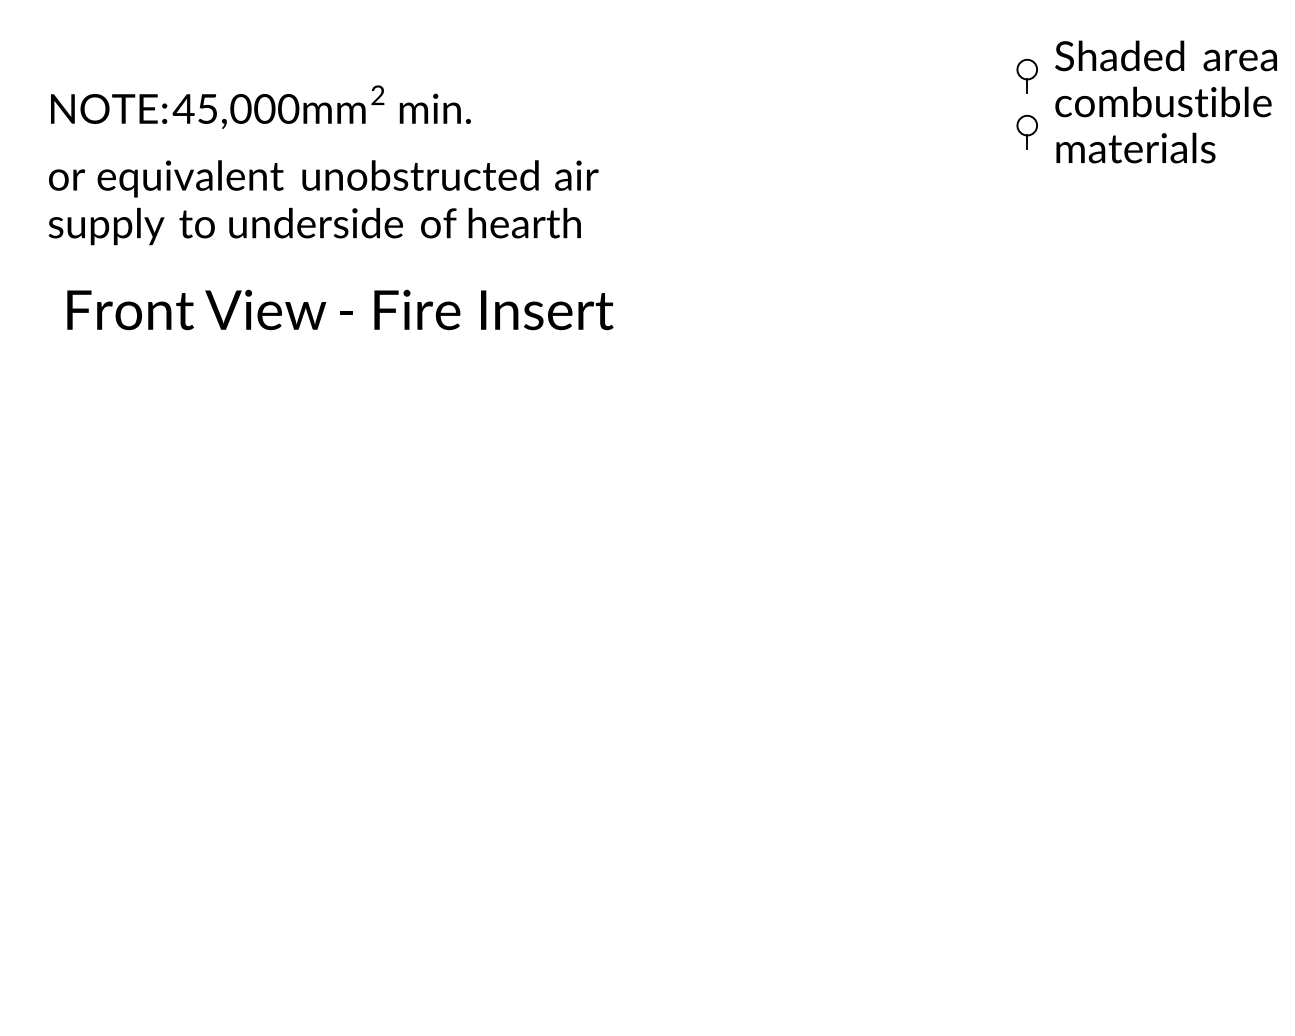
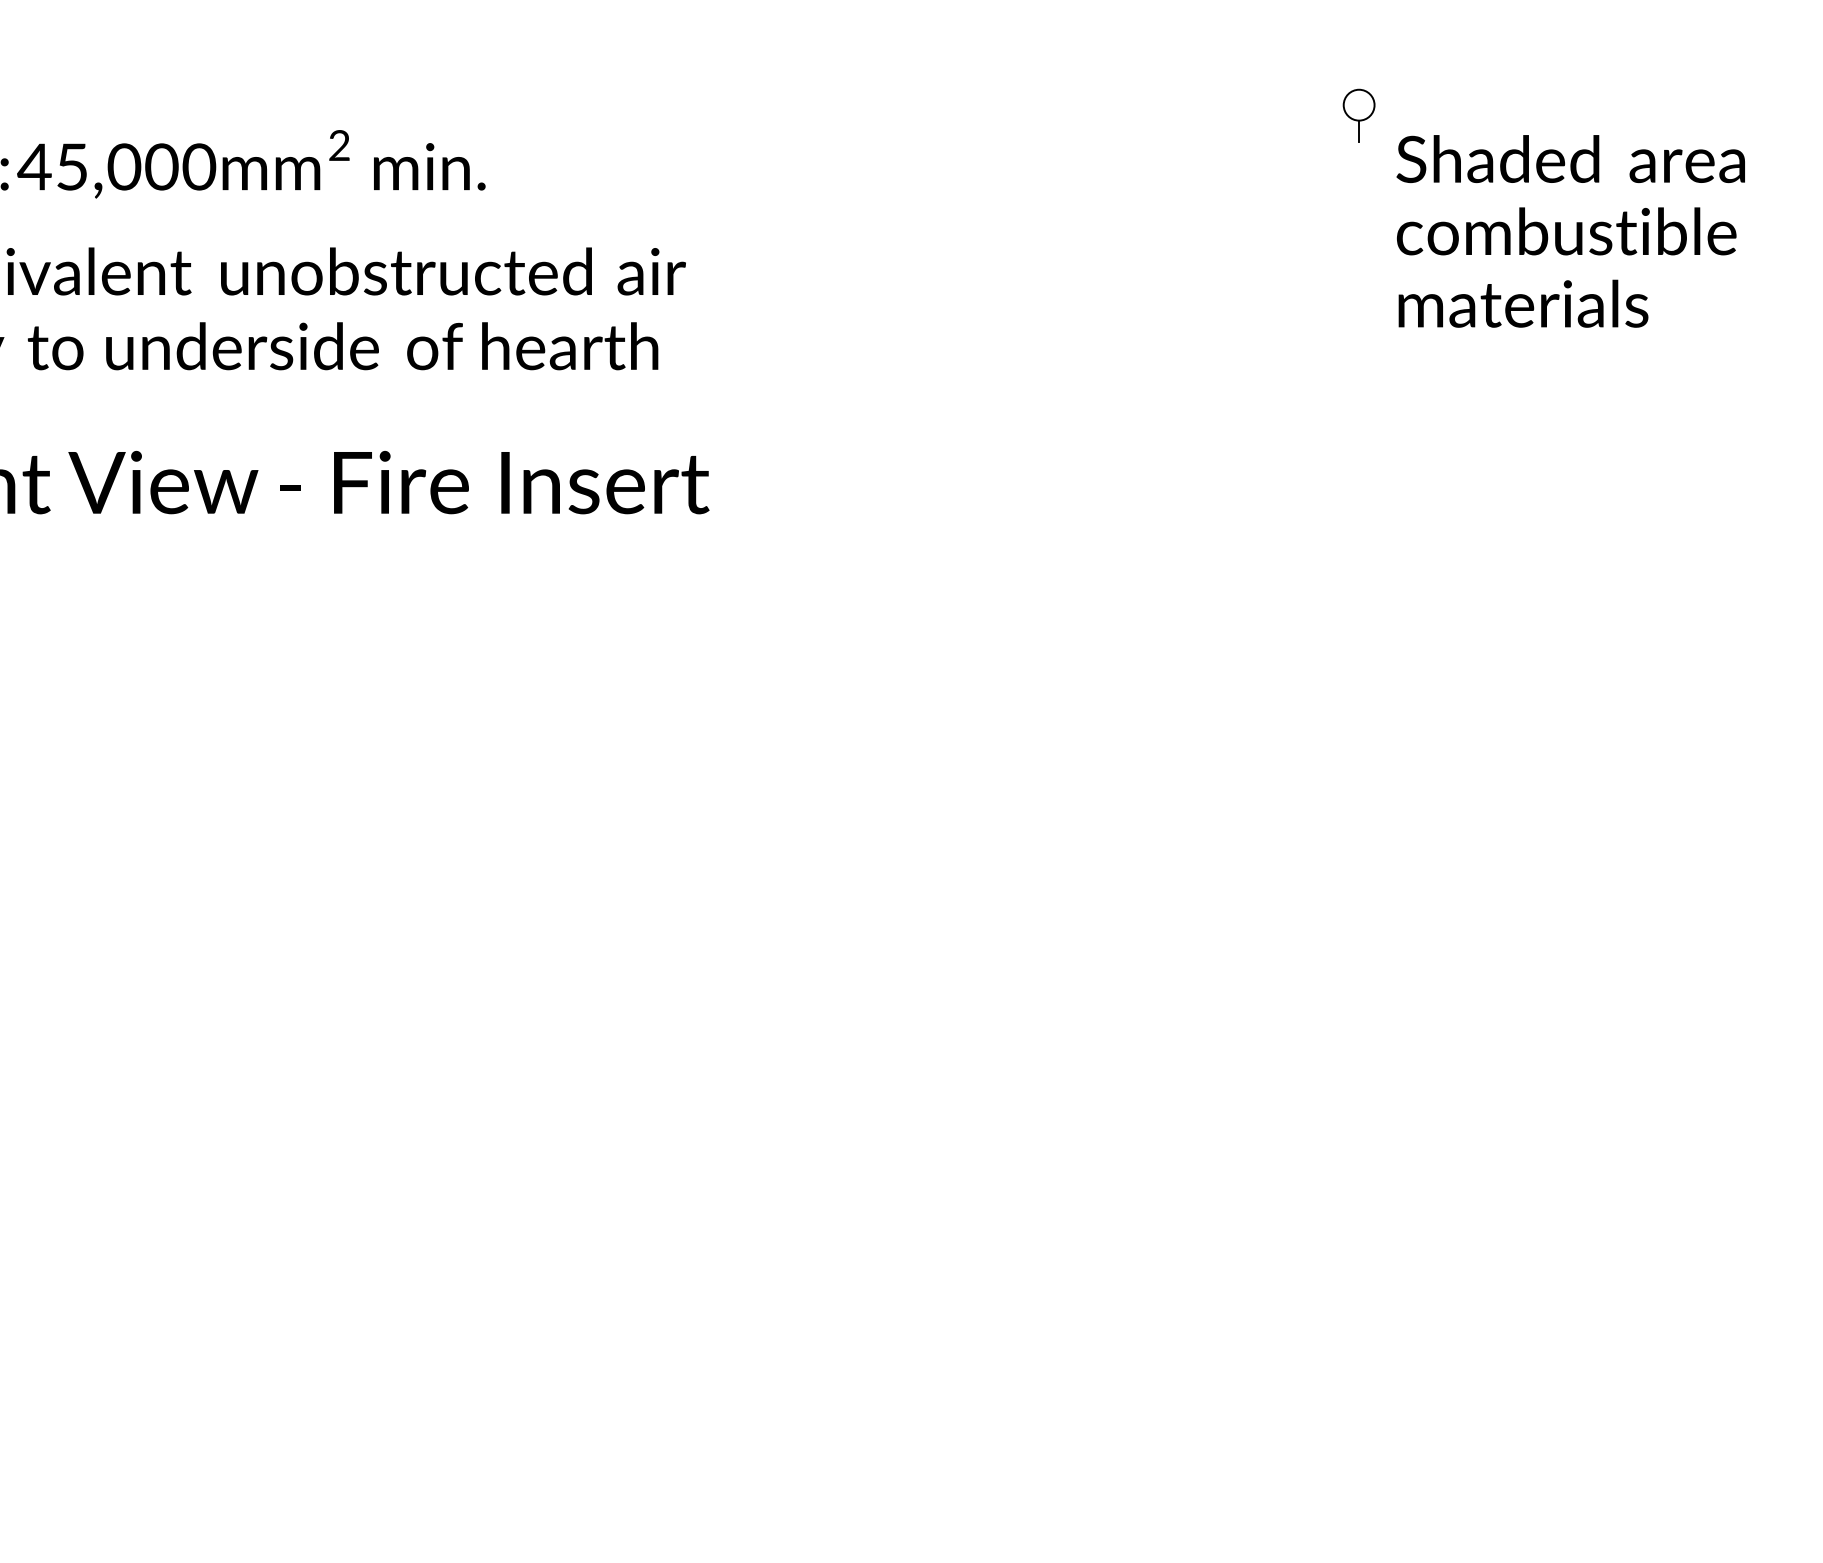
text: (1165, 101) -> (1569, 230), moved
part: (1026, 131) -> (1357, 202), removed

